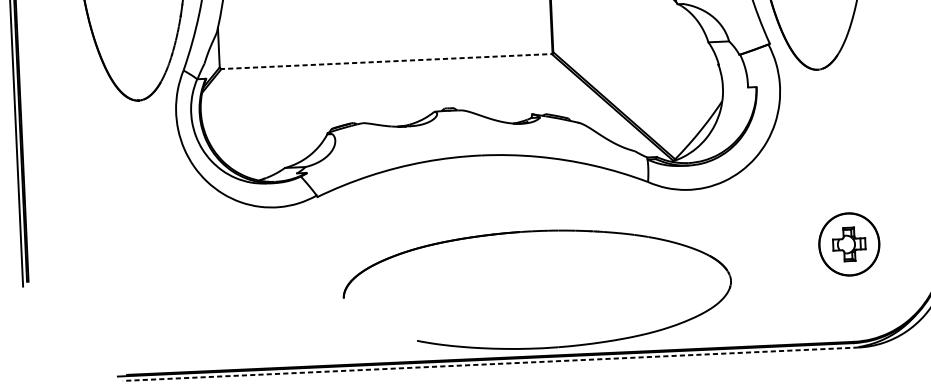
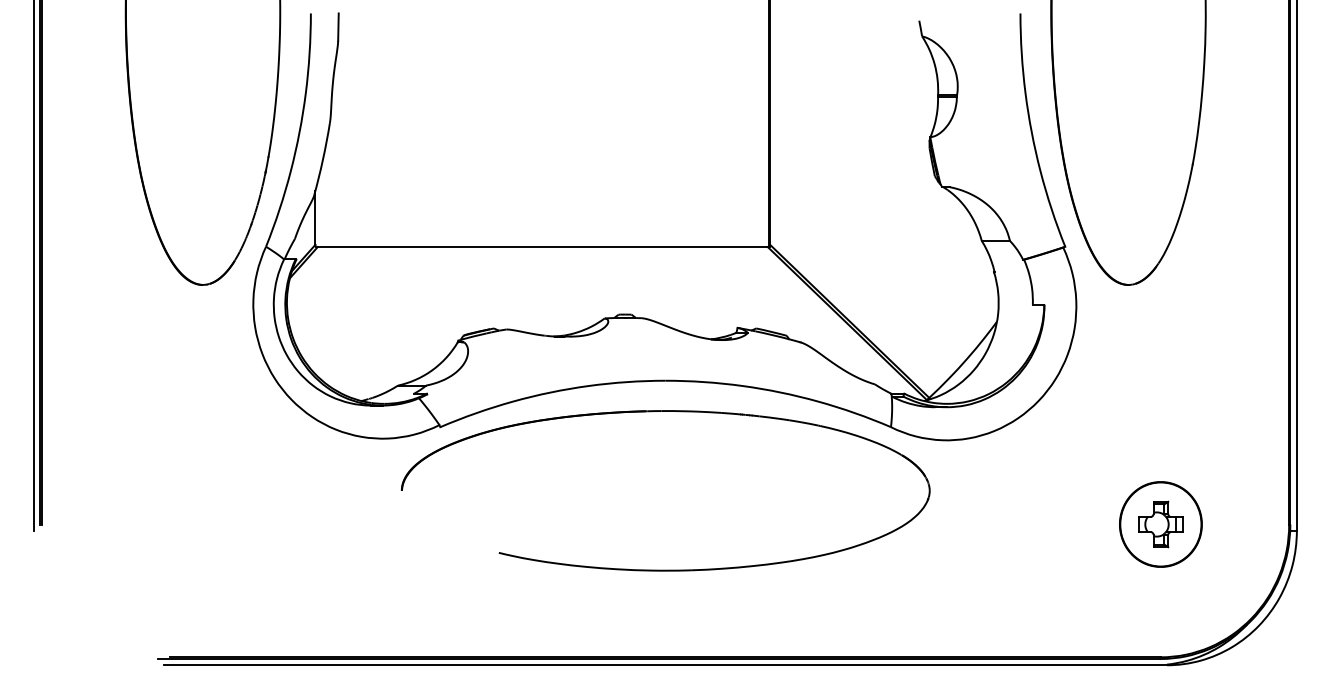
line: (387, 61) -> (543, 247), dashed -> solid
part: (534, 231) -> (665, 411), moved
line: (490, 364) -> (665, 665), dashed -> solid

